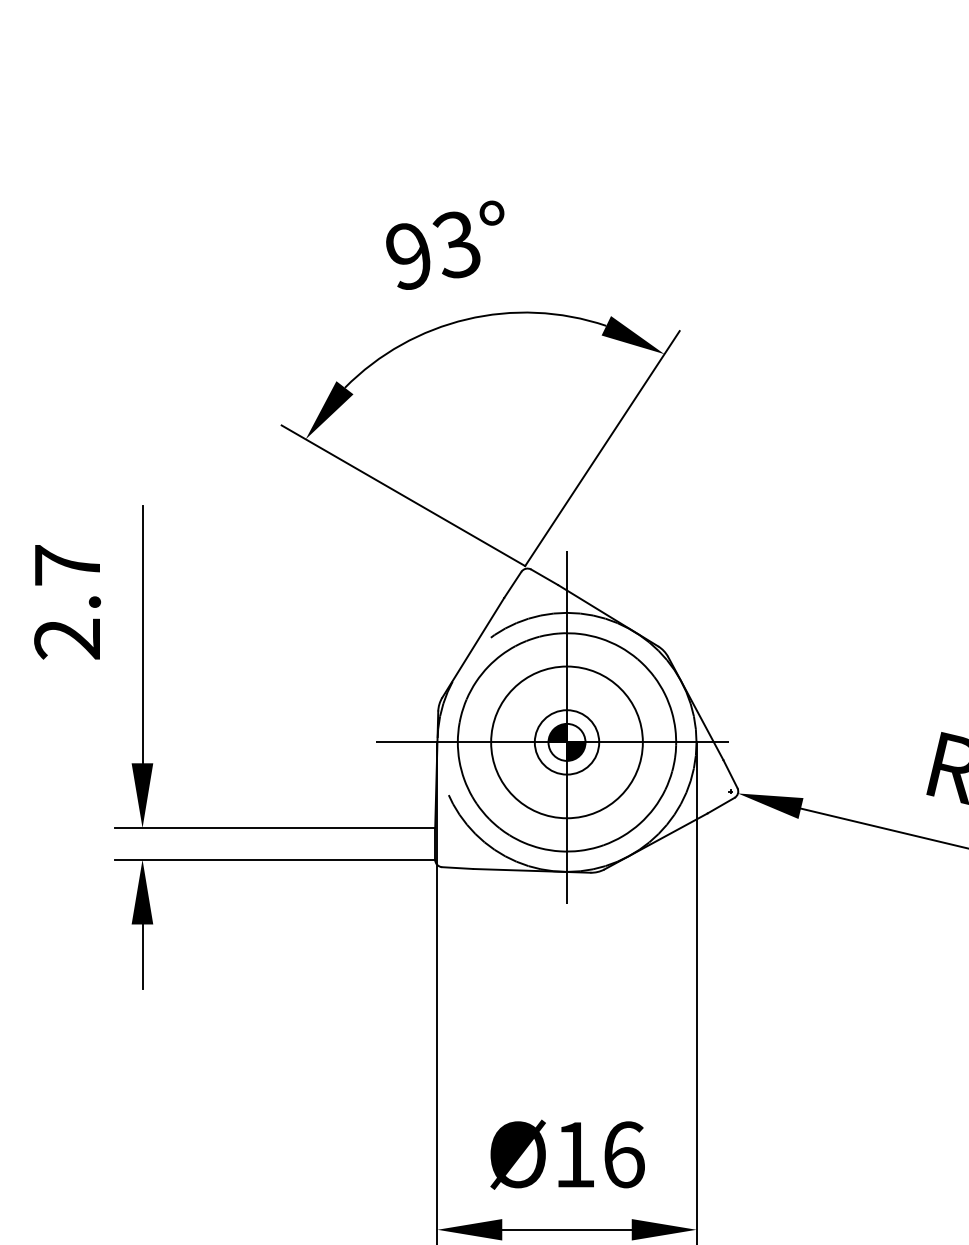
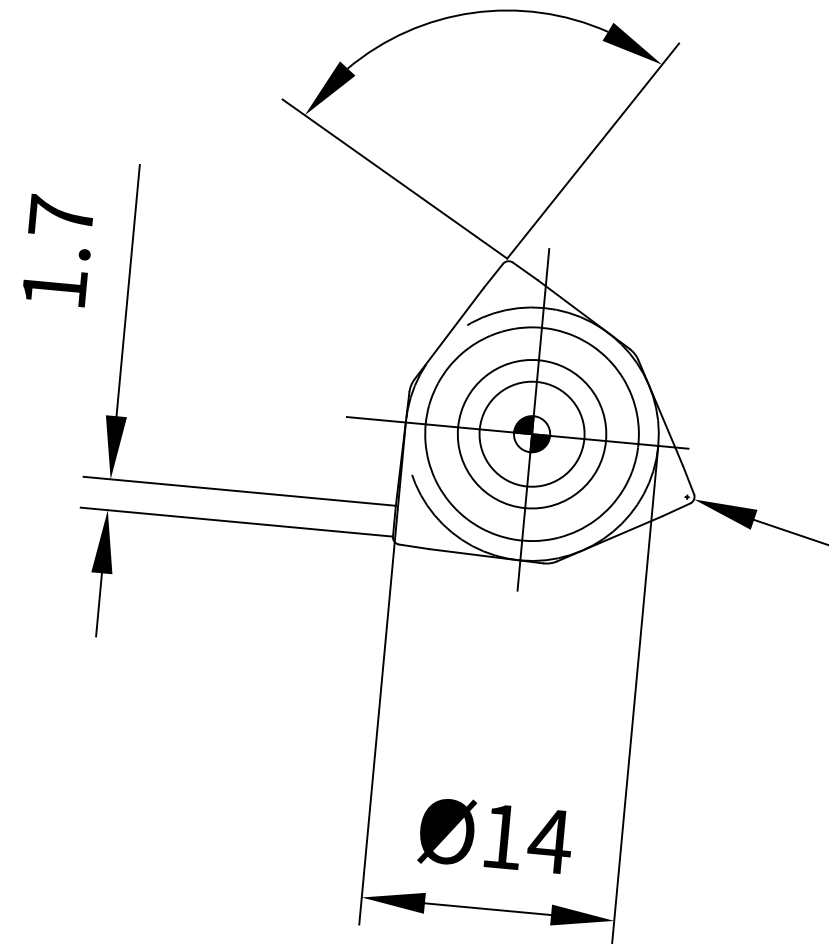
text: (66, 638) -> (53, 287), 2.7 -> 1.7
circle: (566, 742) -> (531, 434), size x1.67
text: (623, 1154) -> (549, 840), Ø16 -> Ø14

